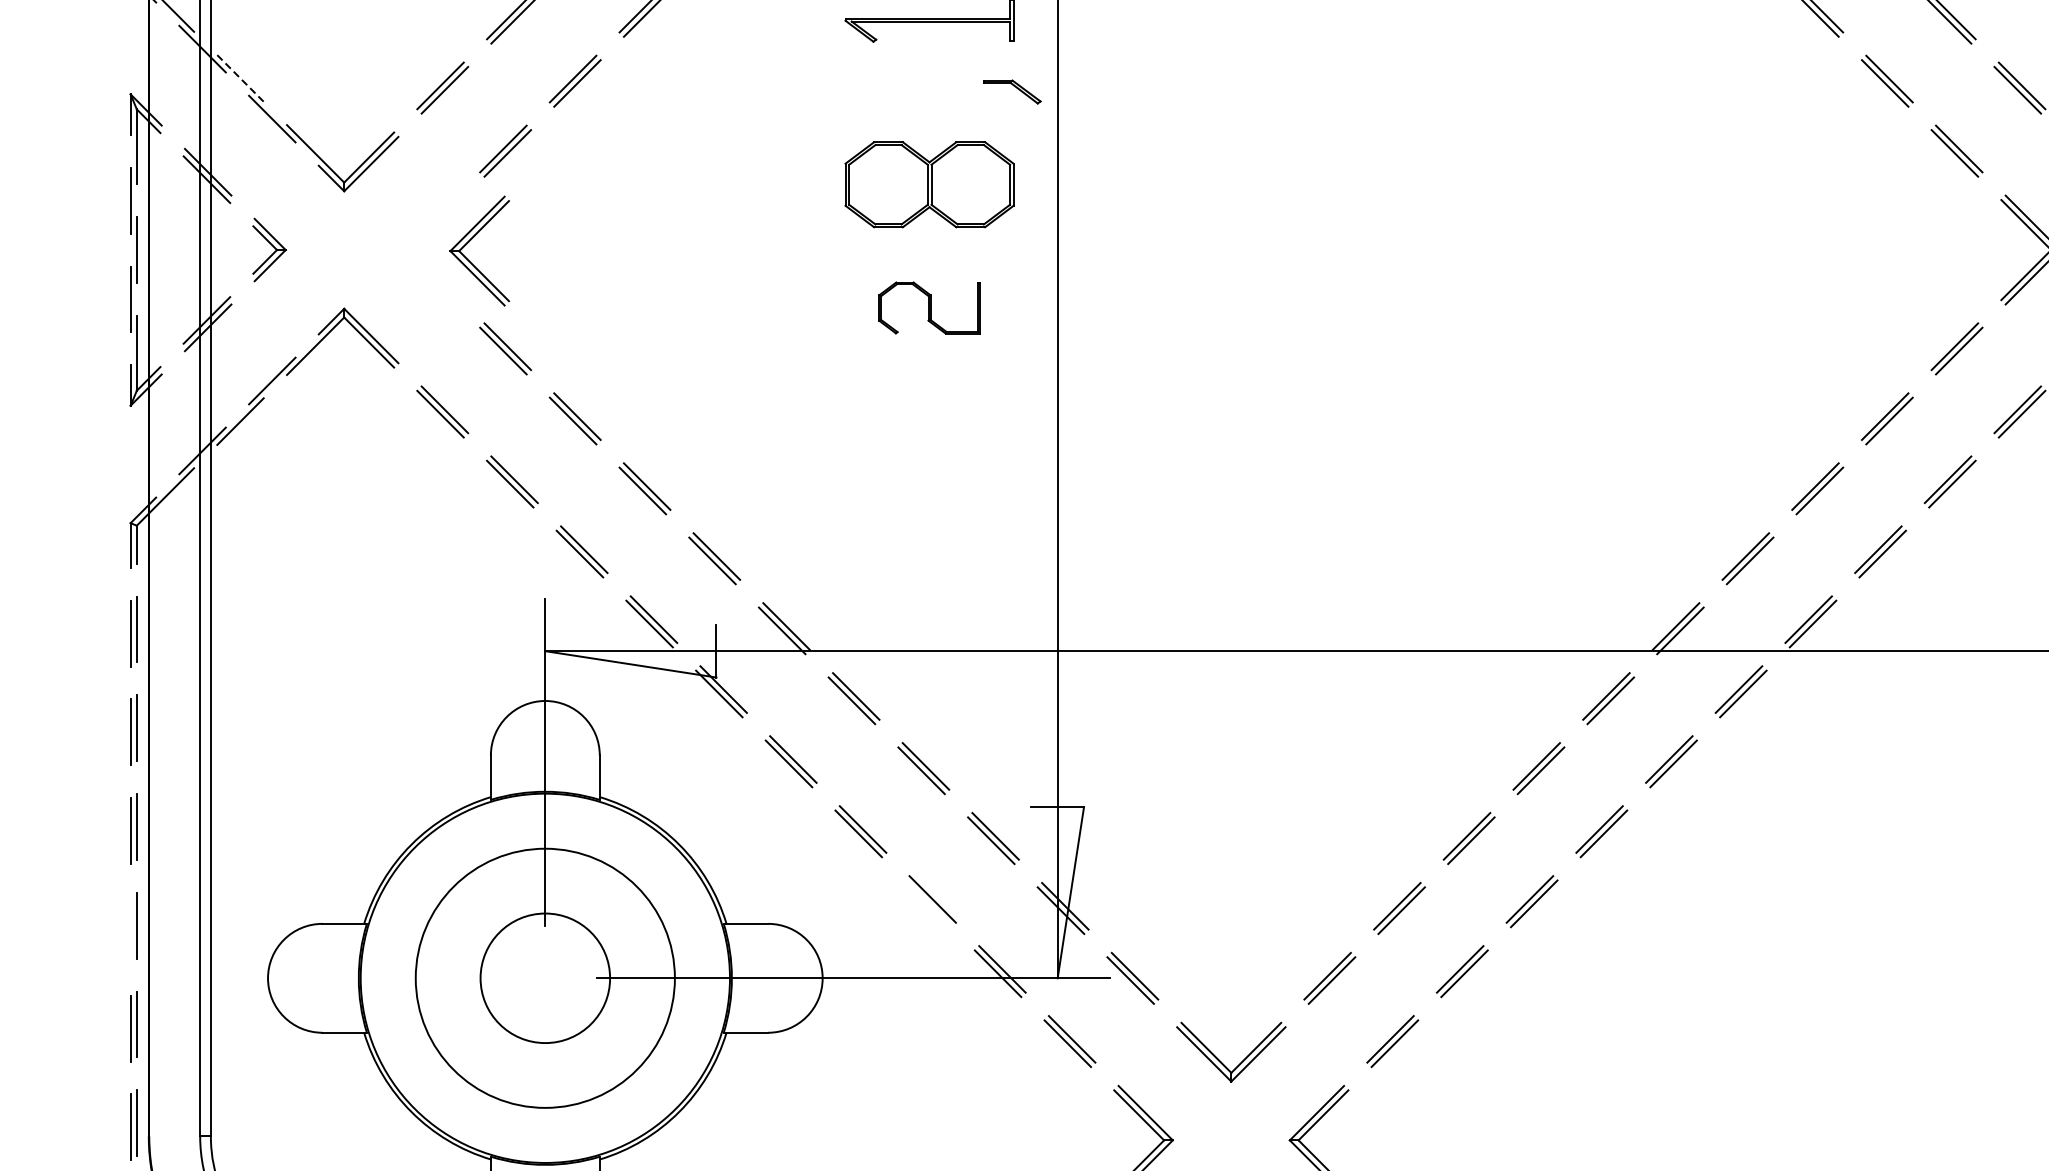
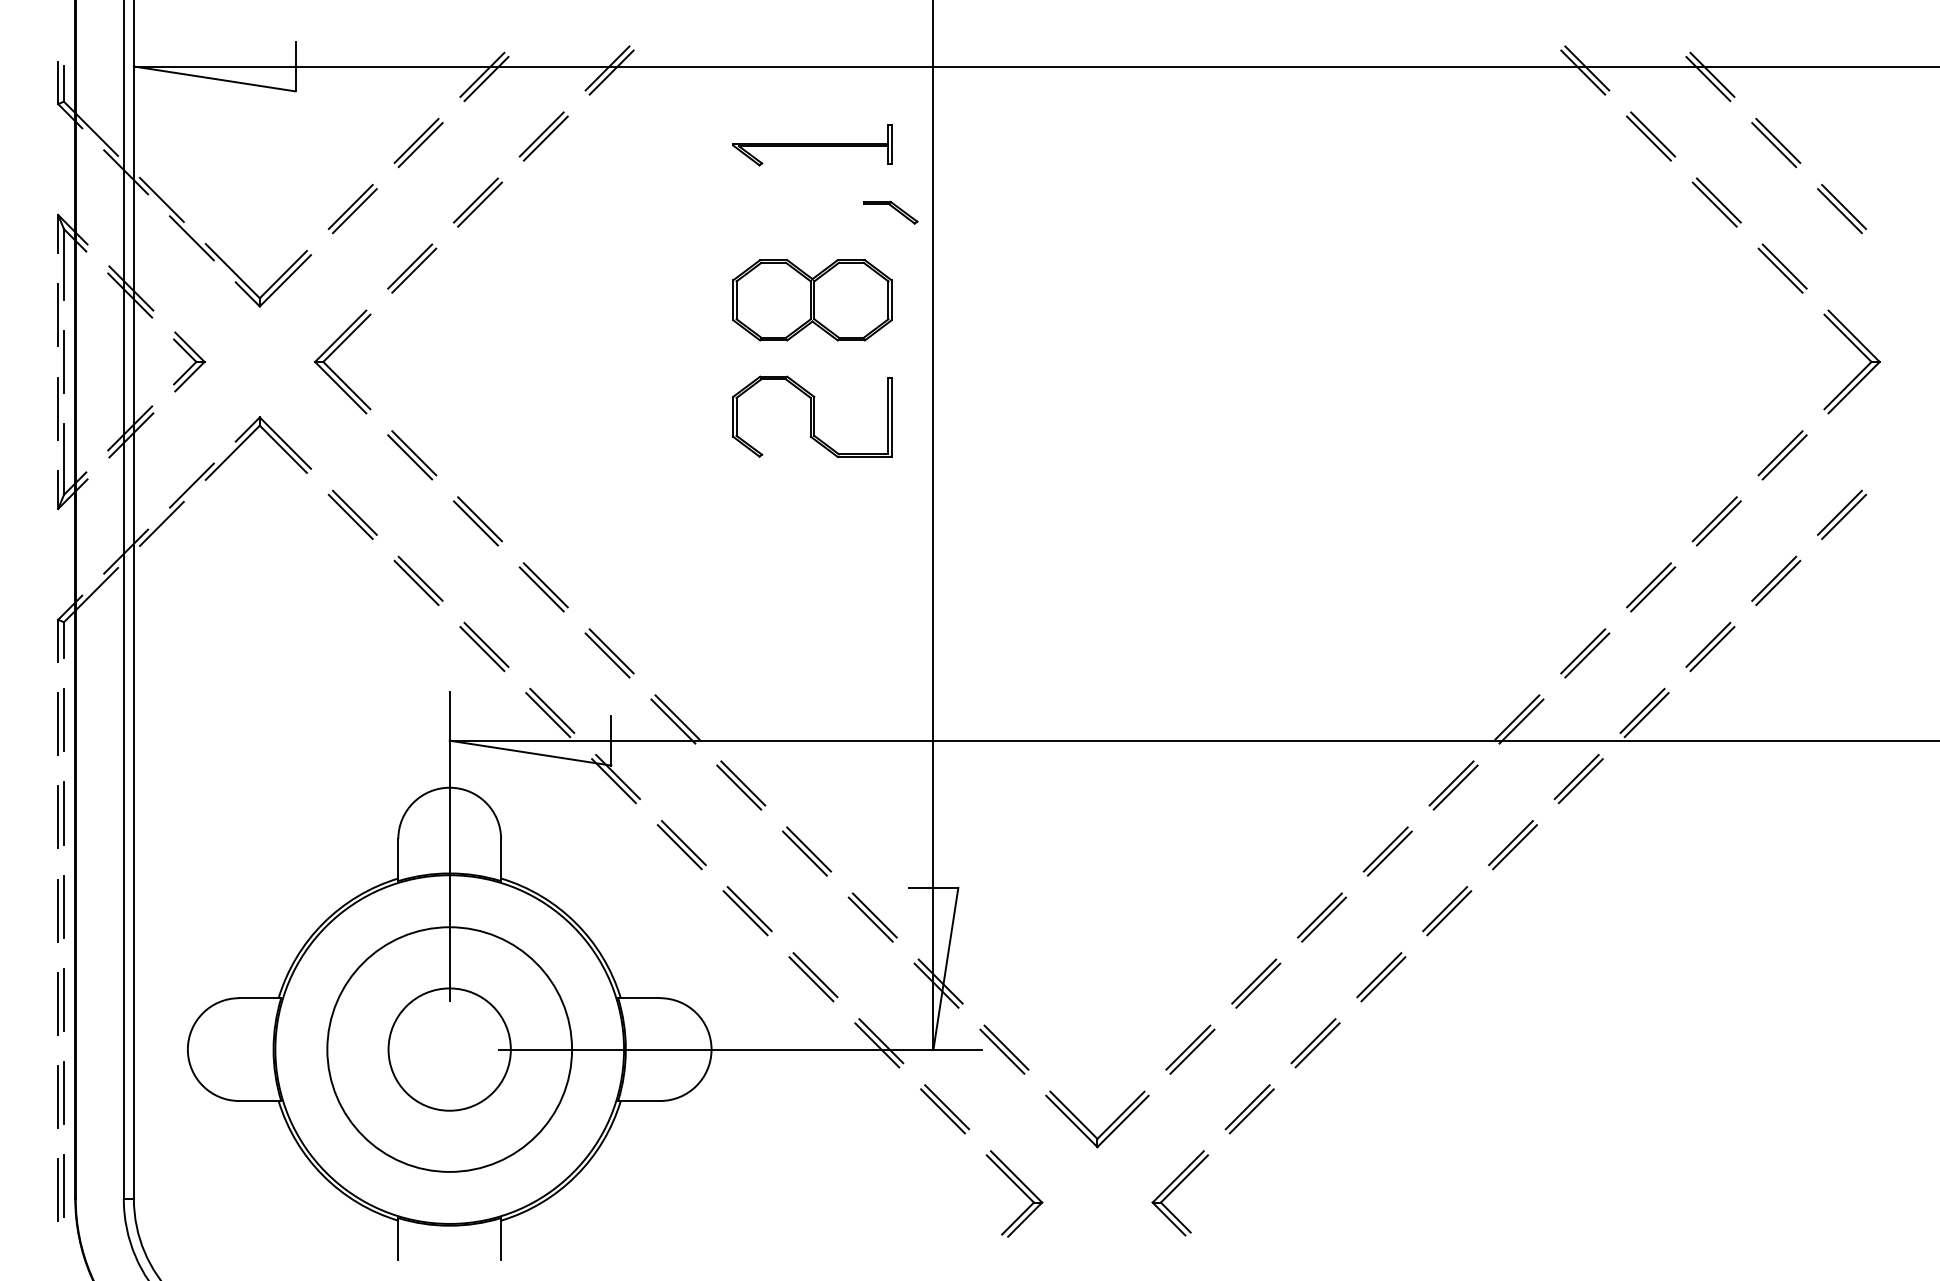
line: (241, 79) -> (162, 200), dashed -> solid
part: (470, 241) -> (334, 352), moved
part: (929, 307) -> (812, 416), size x1.67
line: (928, 904) -> (811, 979), added
line: (131, 929) -> (58, 1003), added

